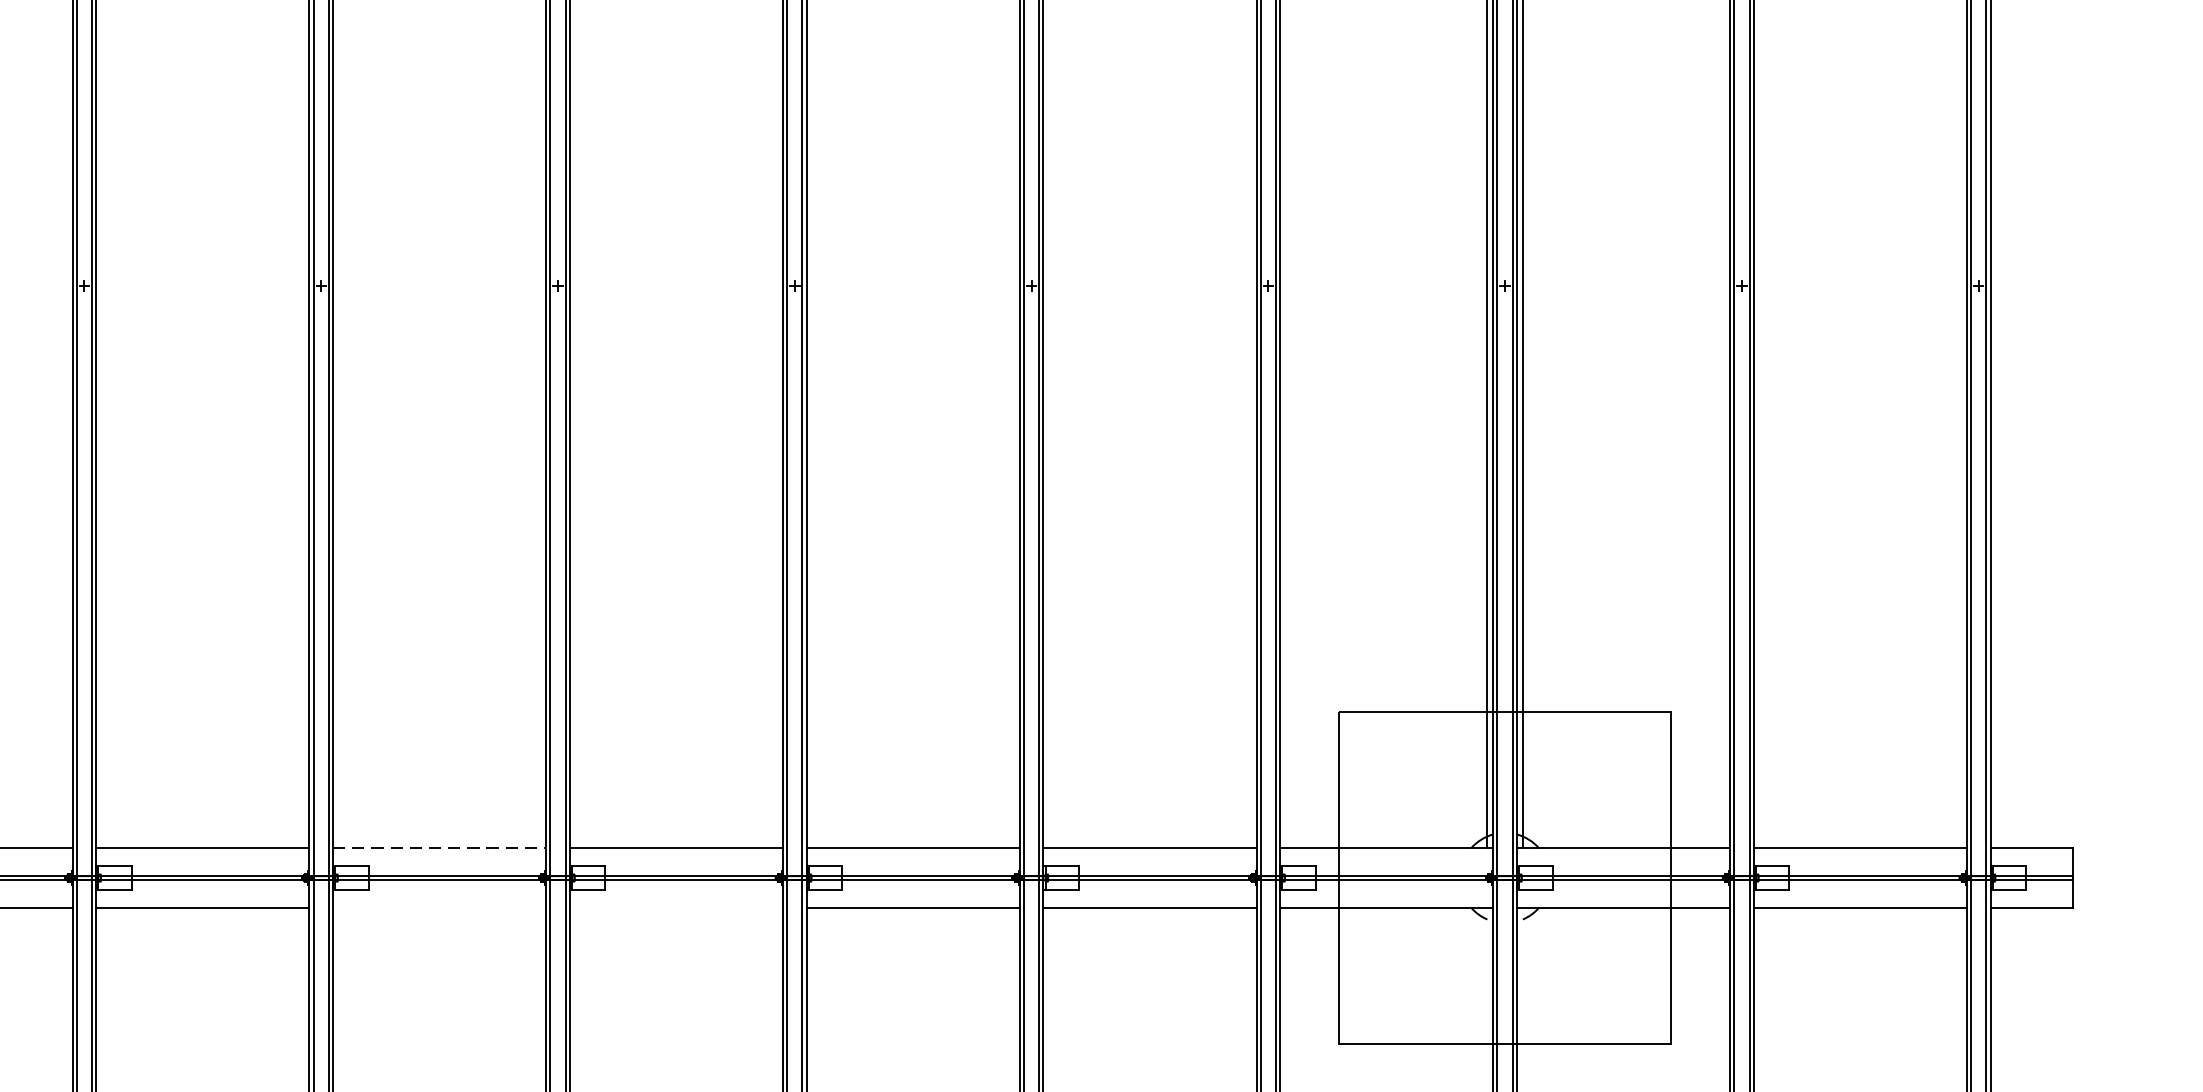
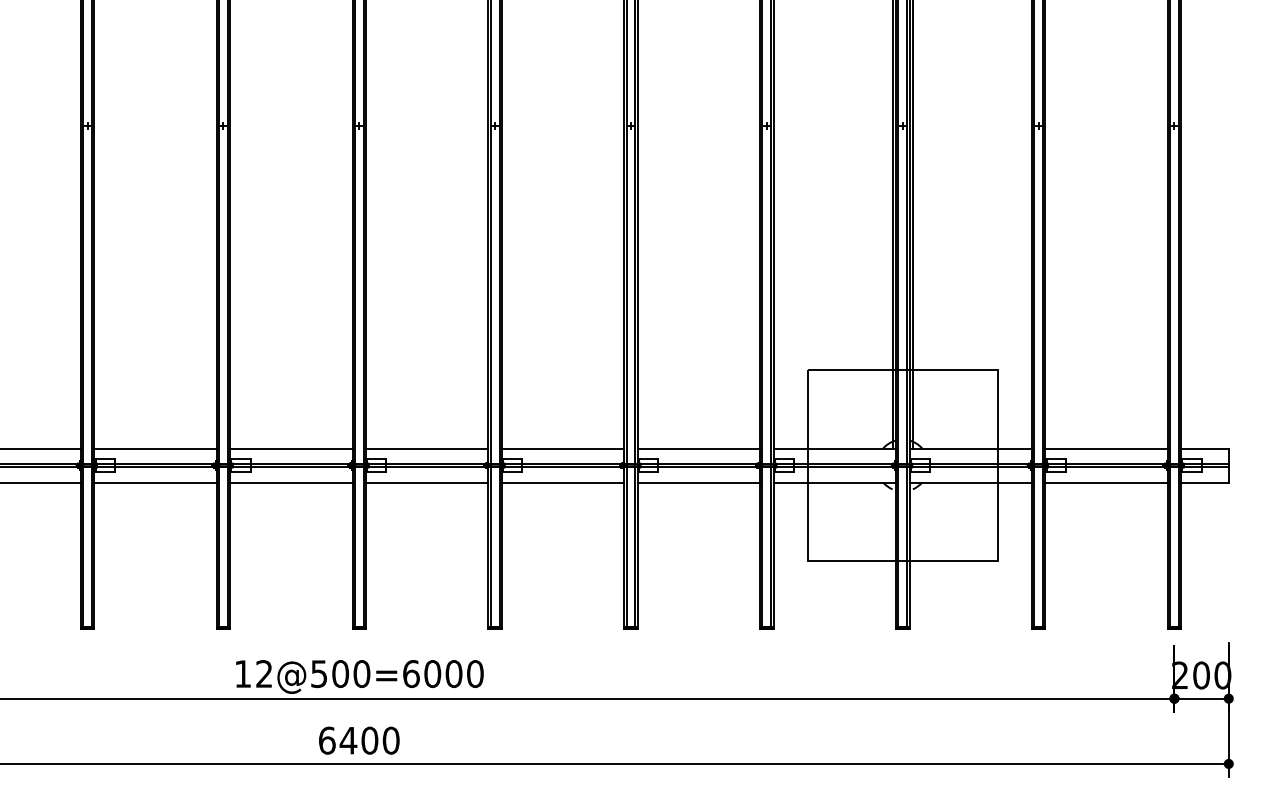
line: (439, 848) -> (291, 448), dashed -> solid
line: (439, 907) -> (291, 482), added
line: (676, 907) -> (427, 482), added

